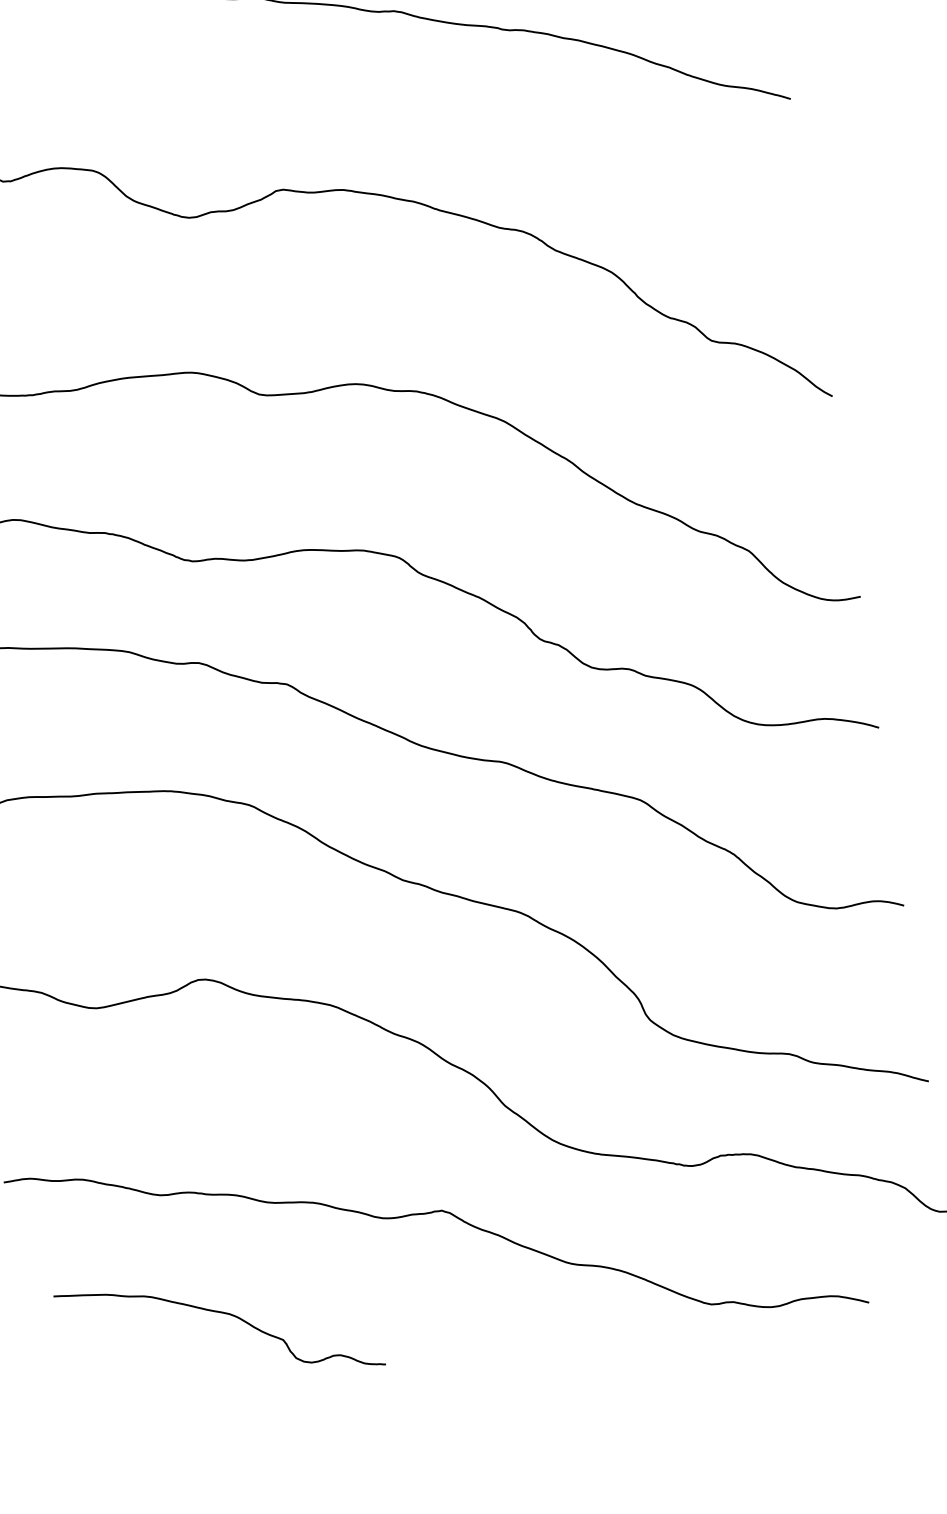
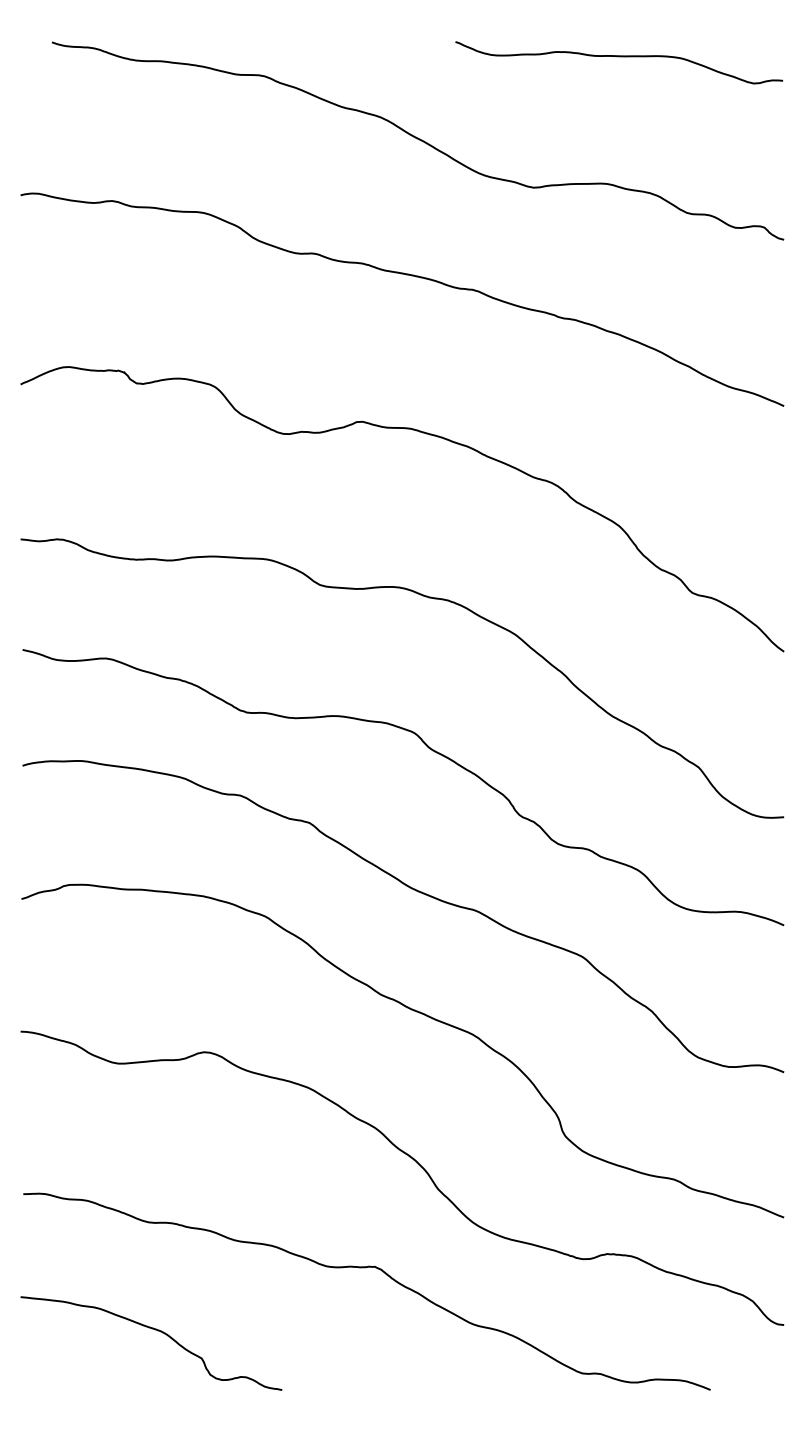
curve: (222, 1313) -> (155, 1330), moved

